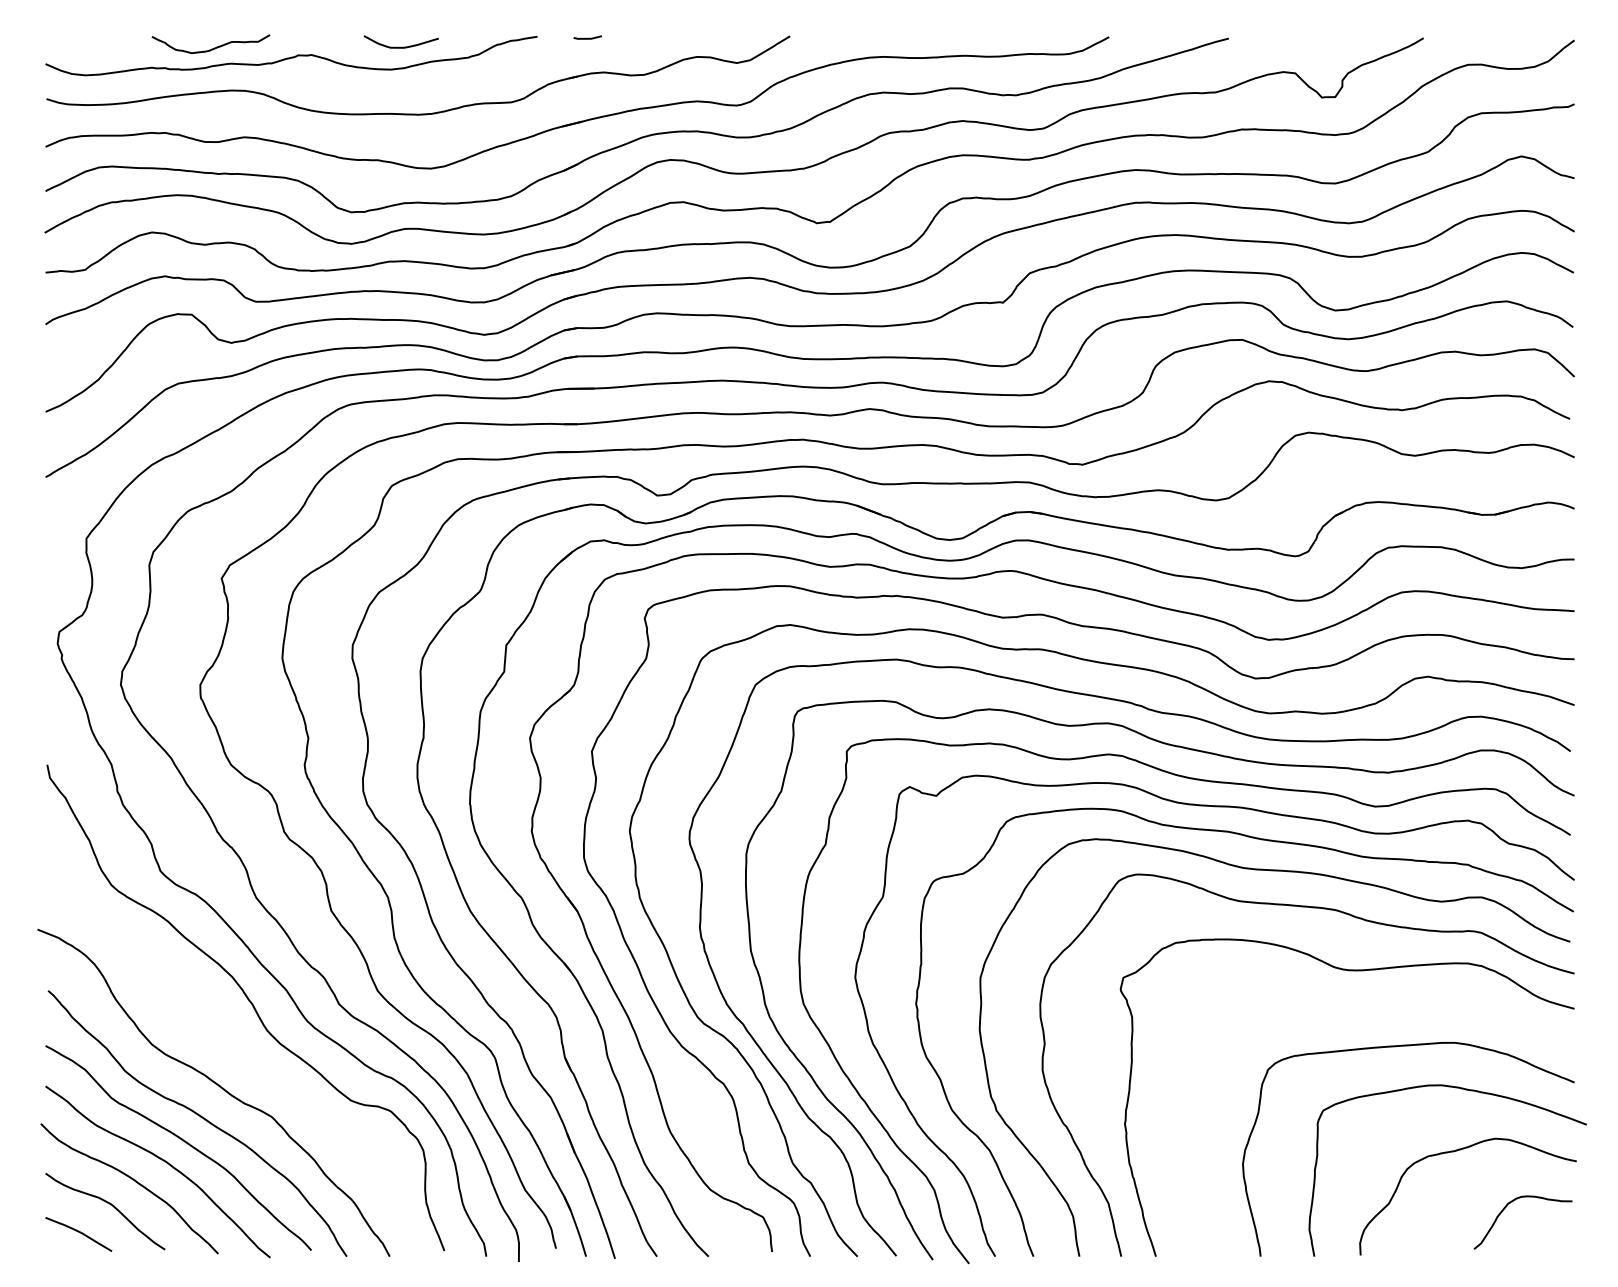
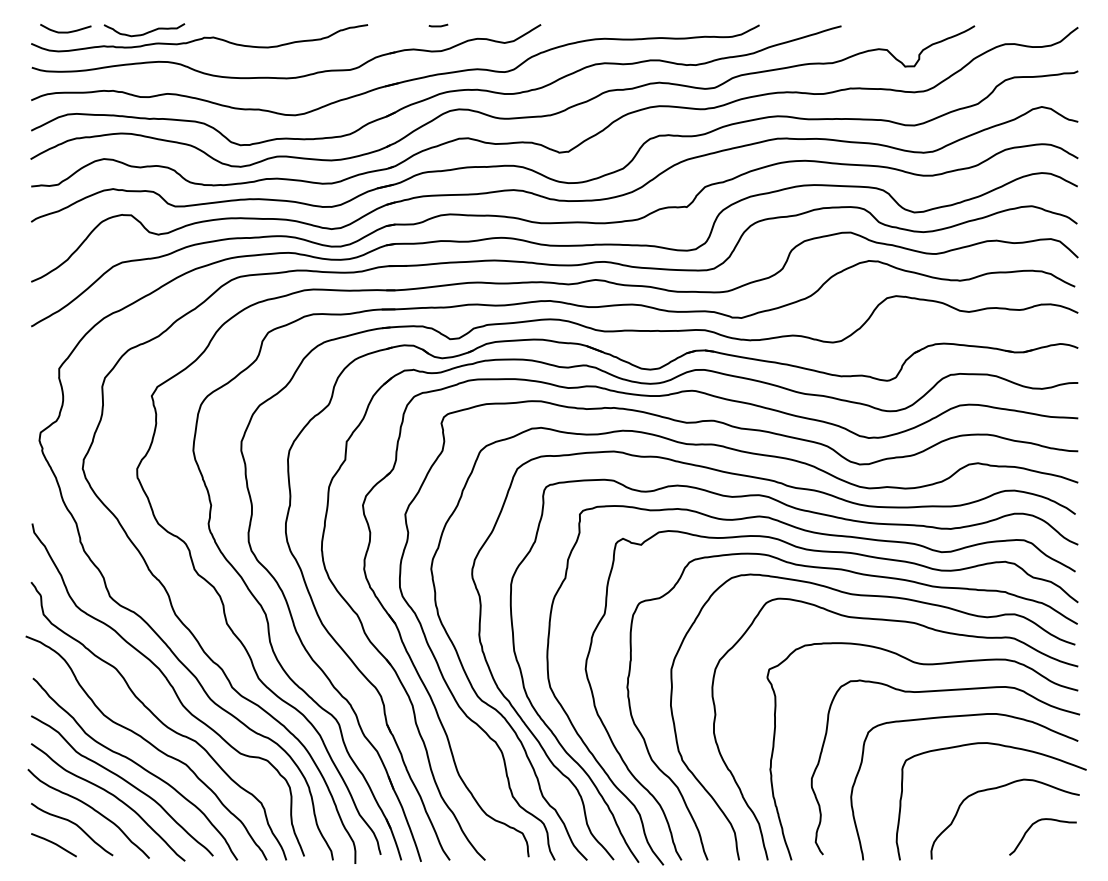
line: (587, 37) -> (438, 25), moved
curve: (400, 46) -> (65, 31), moved
curve: (1380, 1010) -> (945, 691), added
curve: (231, 1052) -> (158, 720), added

